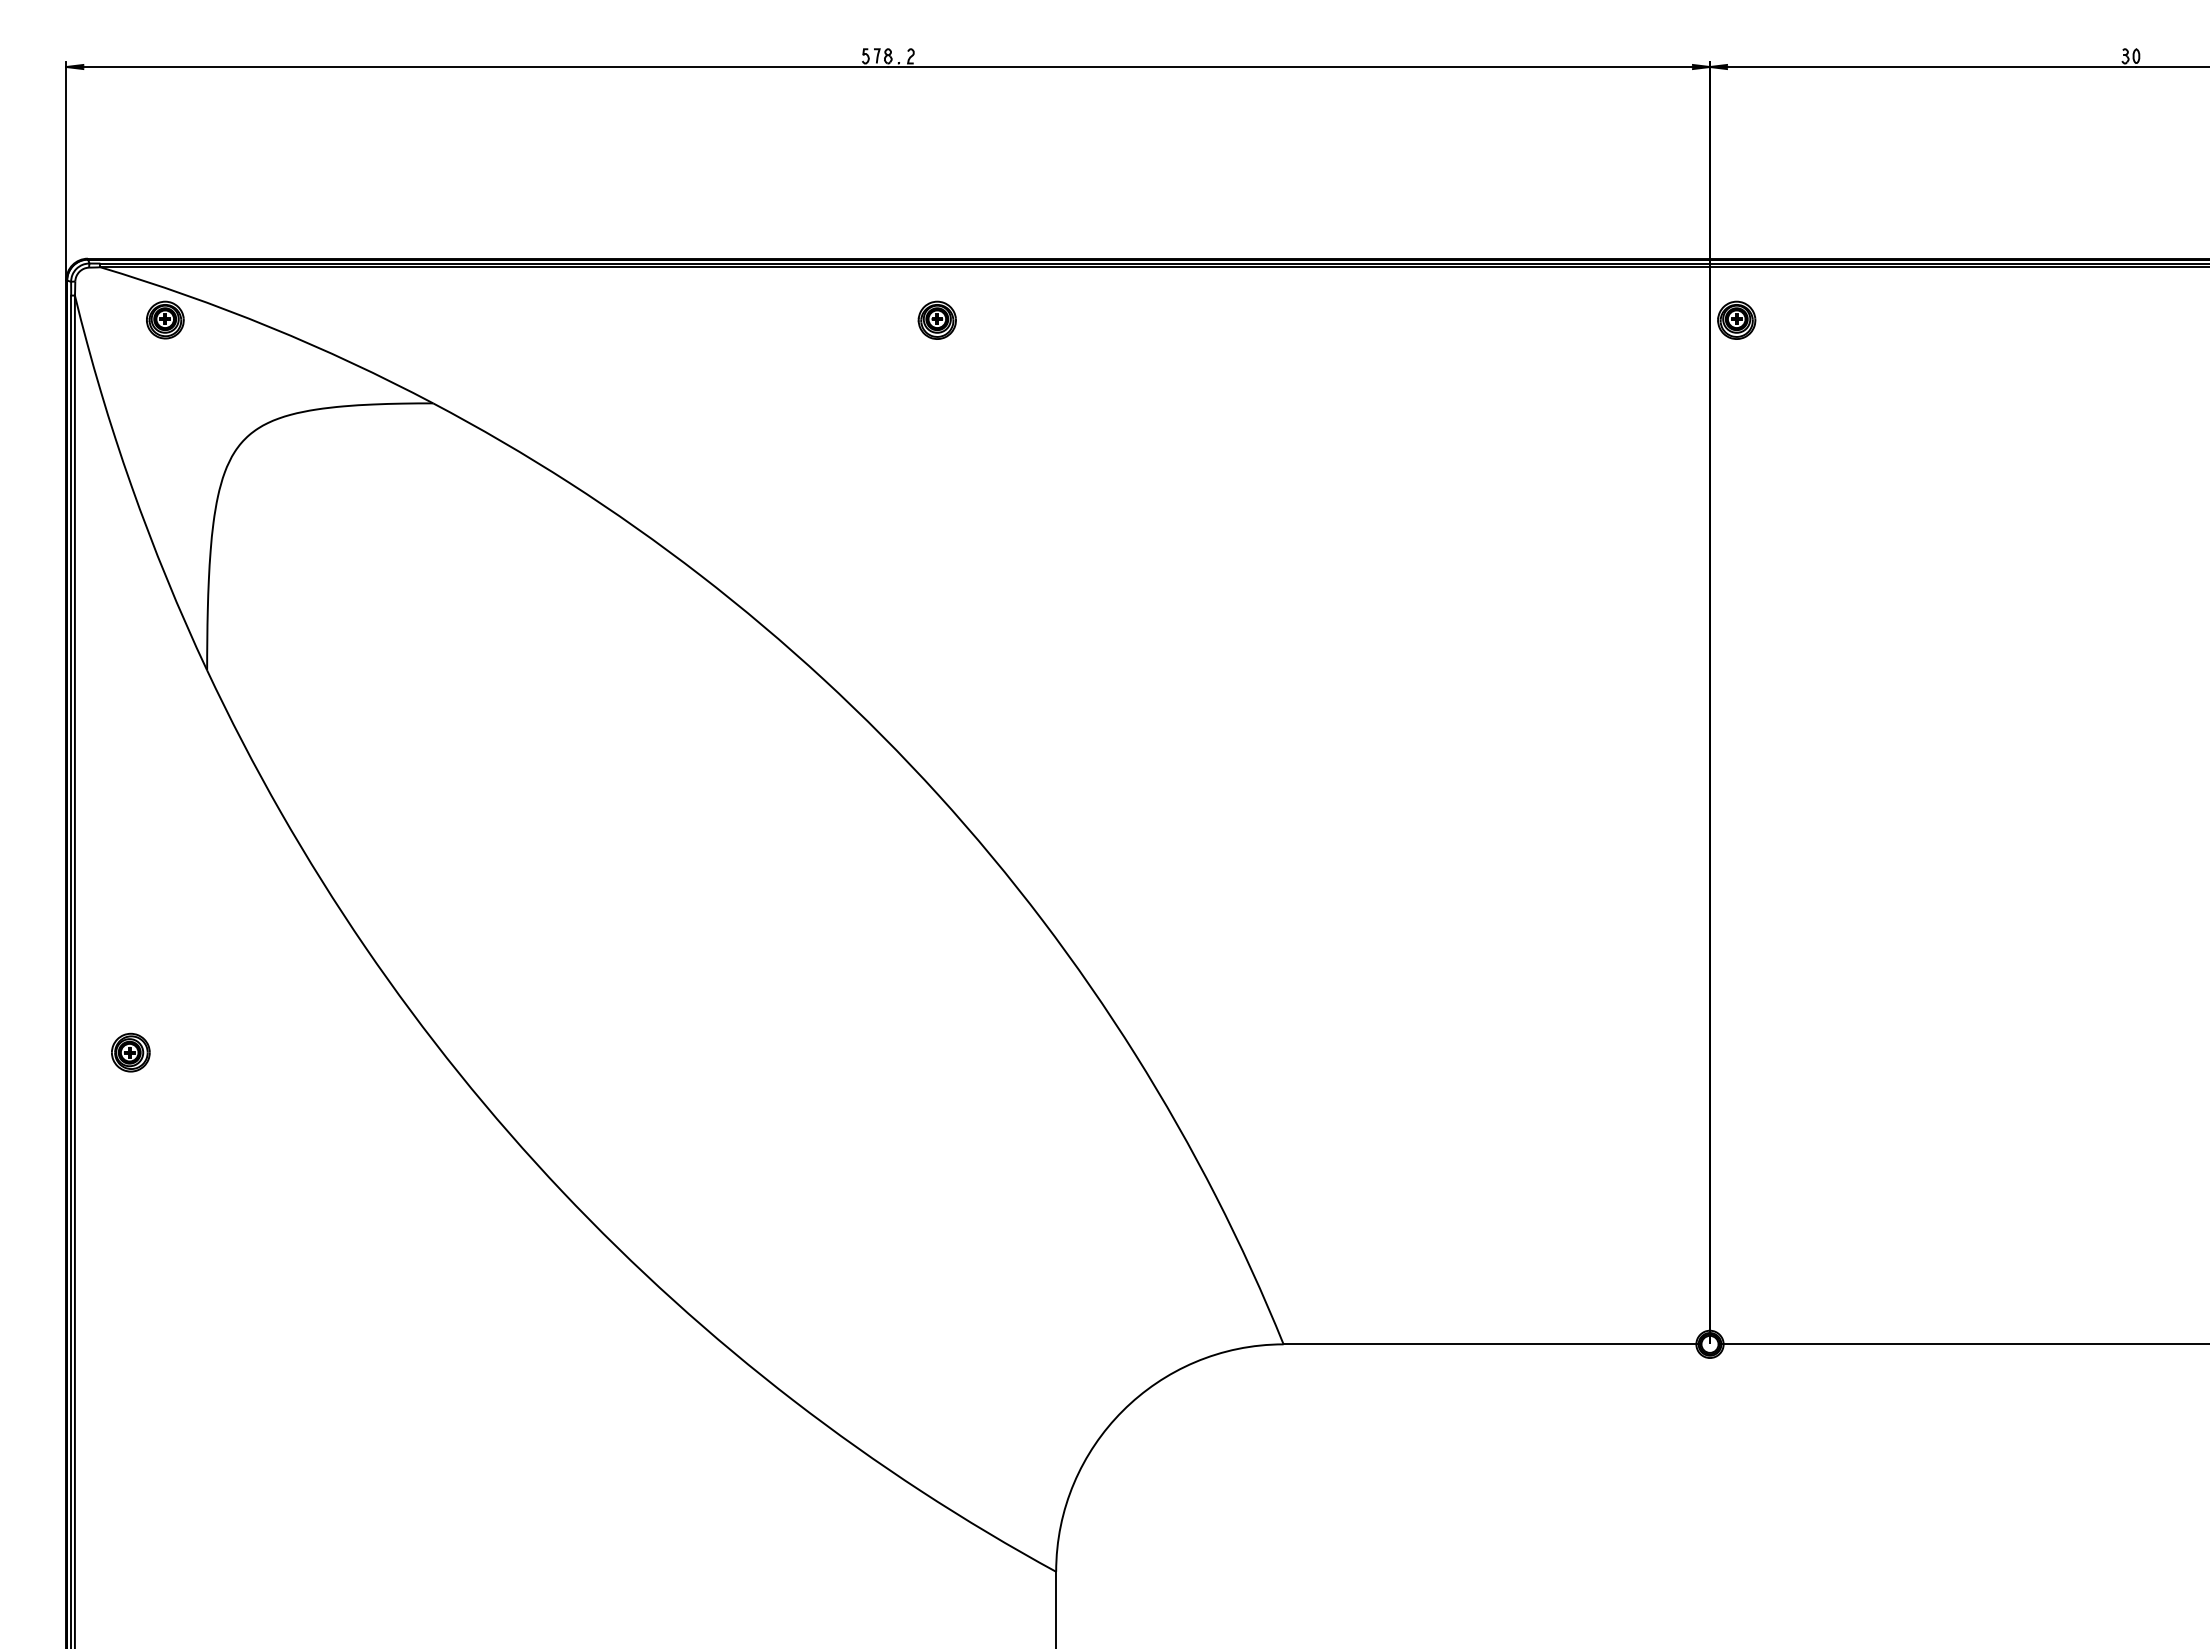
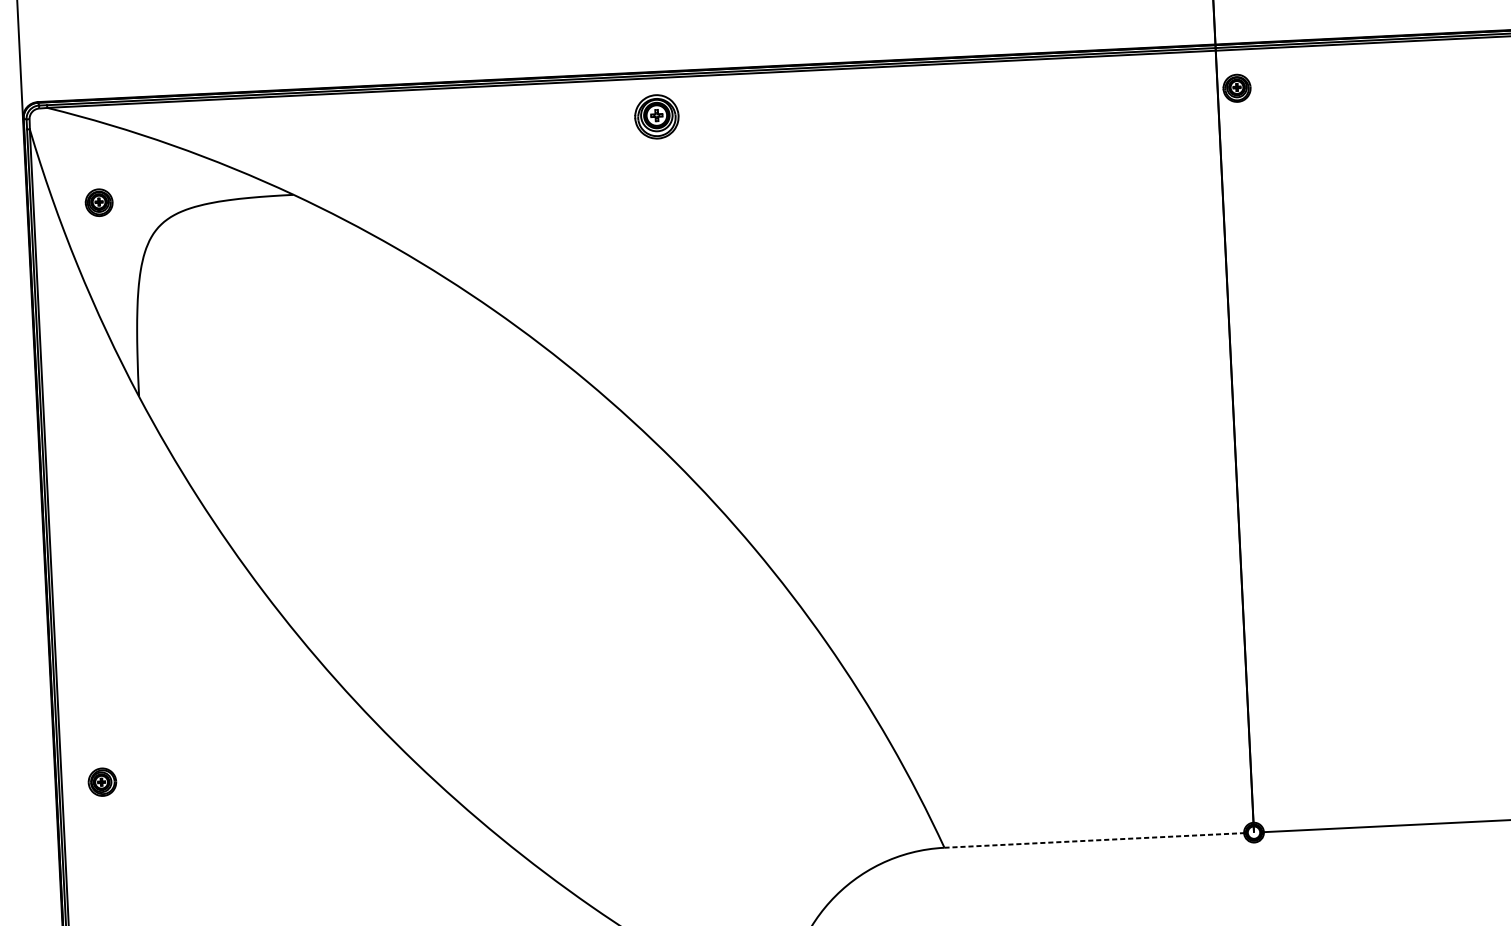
part: (165, 319) -> (99, 202), moved
part: (936, 319) -> (656, 116), size x1.6
part: (130, 1052) -> (102, 782), moved
line: (1491, 1344) -> (1095, 840), solid -> dashed

